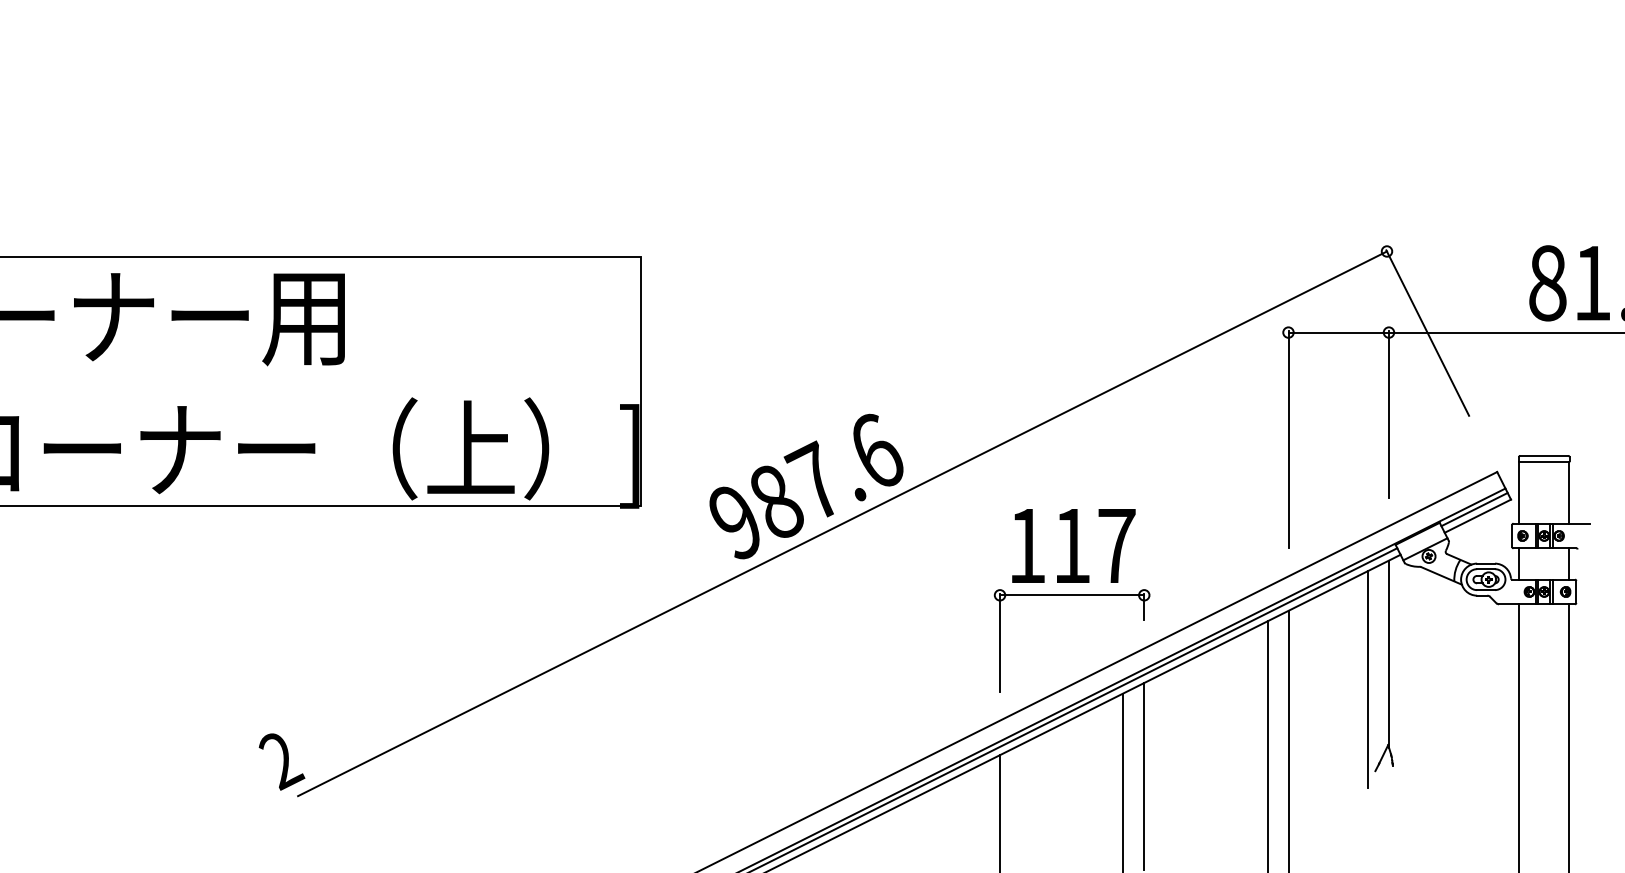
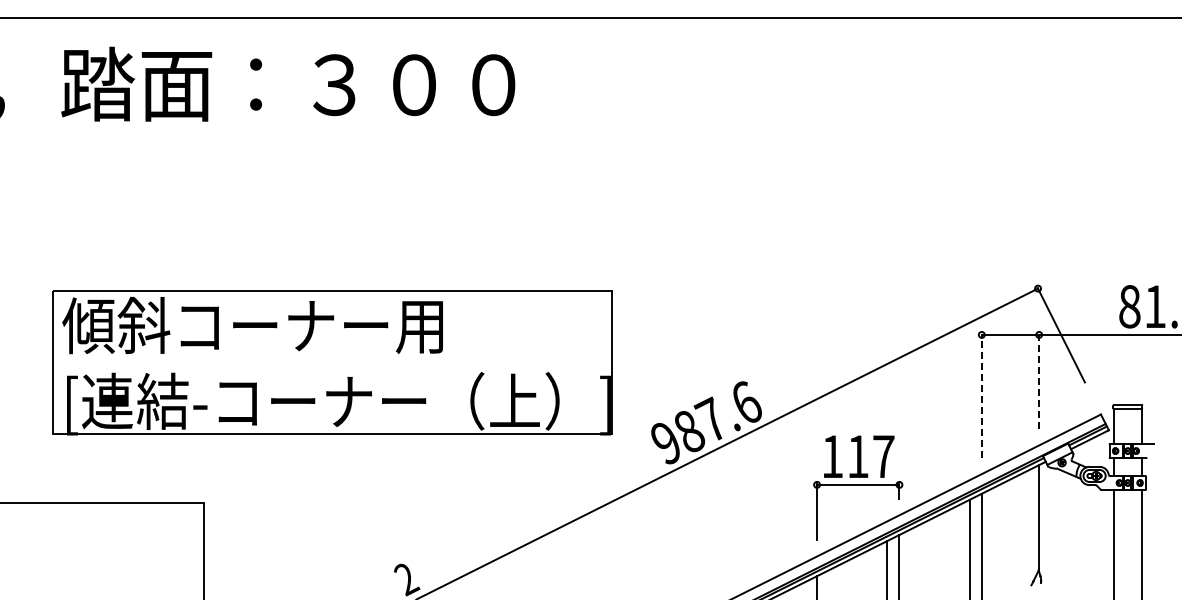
line: (1389, 414) -> (1039, 381), solid -> dashed
line: (1287, 440) -> (981, 396), solid -> dashed
line: (1368, 680) -> (1027, 533), removed

